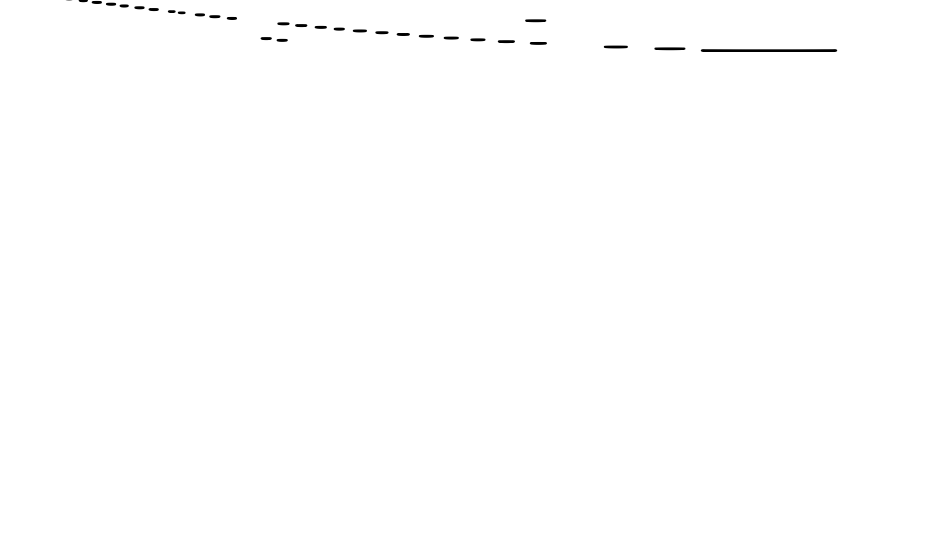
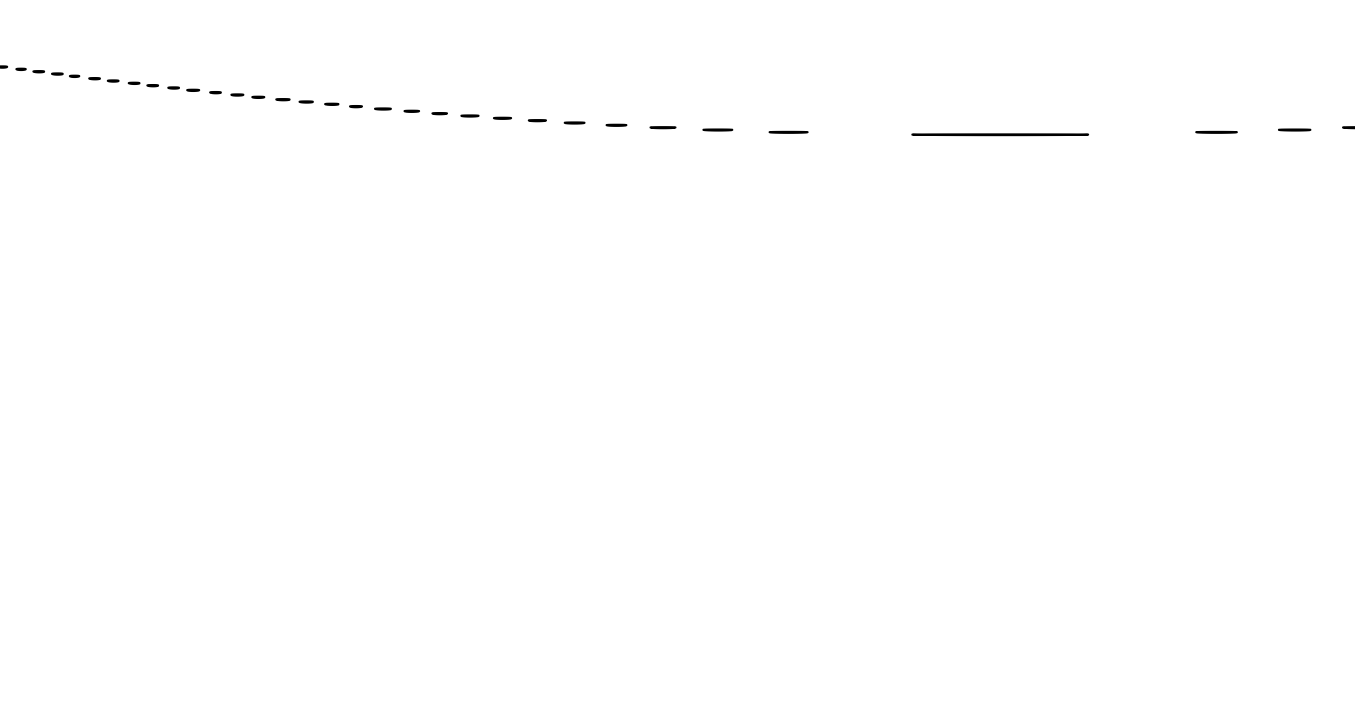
part: (176, 12) -> (142, 84), size x1.43
line: (535, 20) -> (662, 127), moved
part: (273, 38) -> (247, 95), moved
line: (768, 50) -> (999, 134), moved

